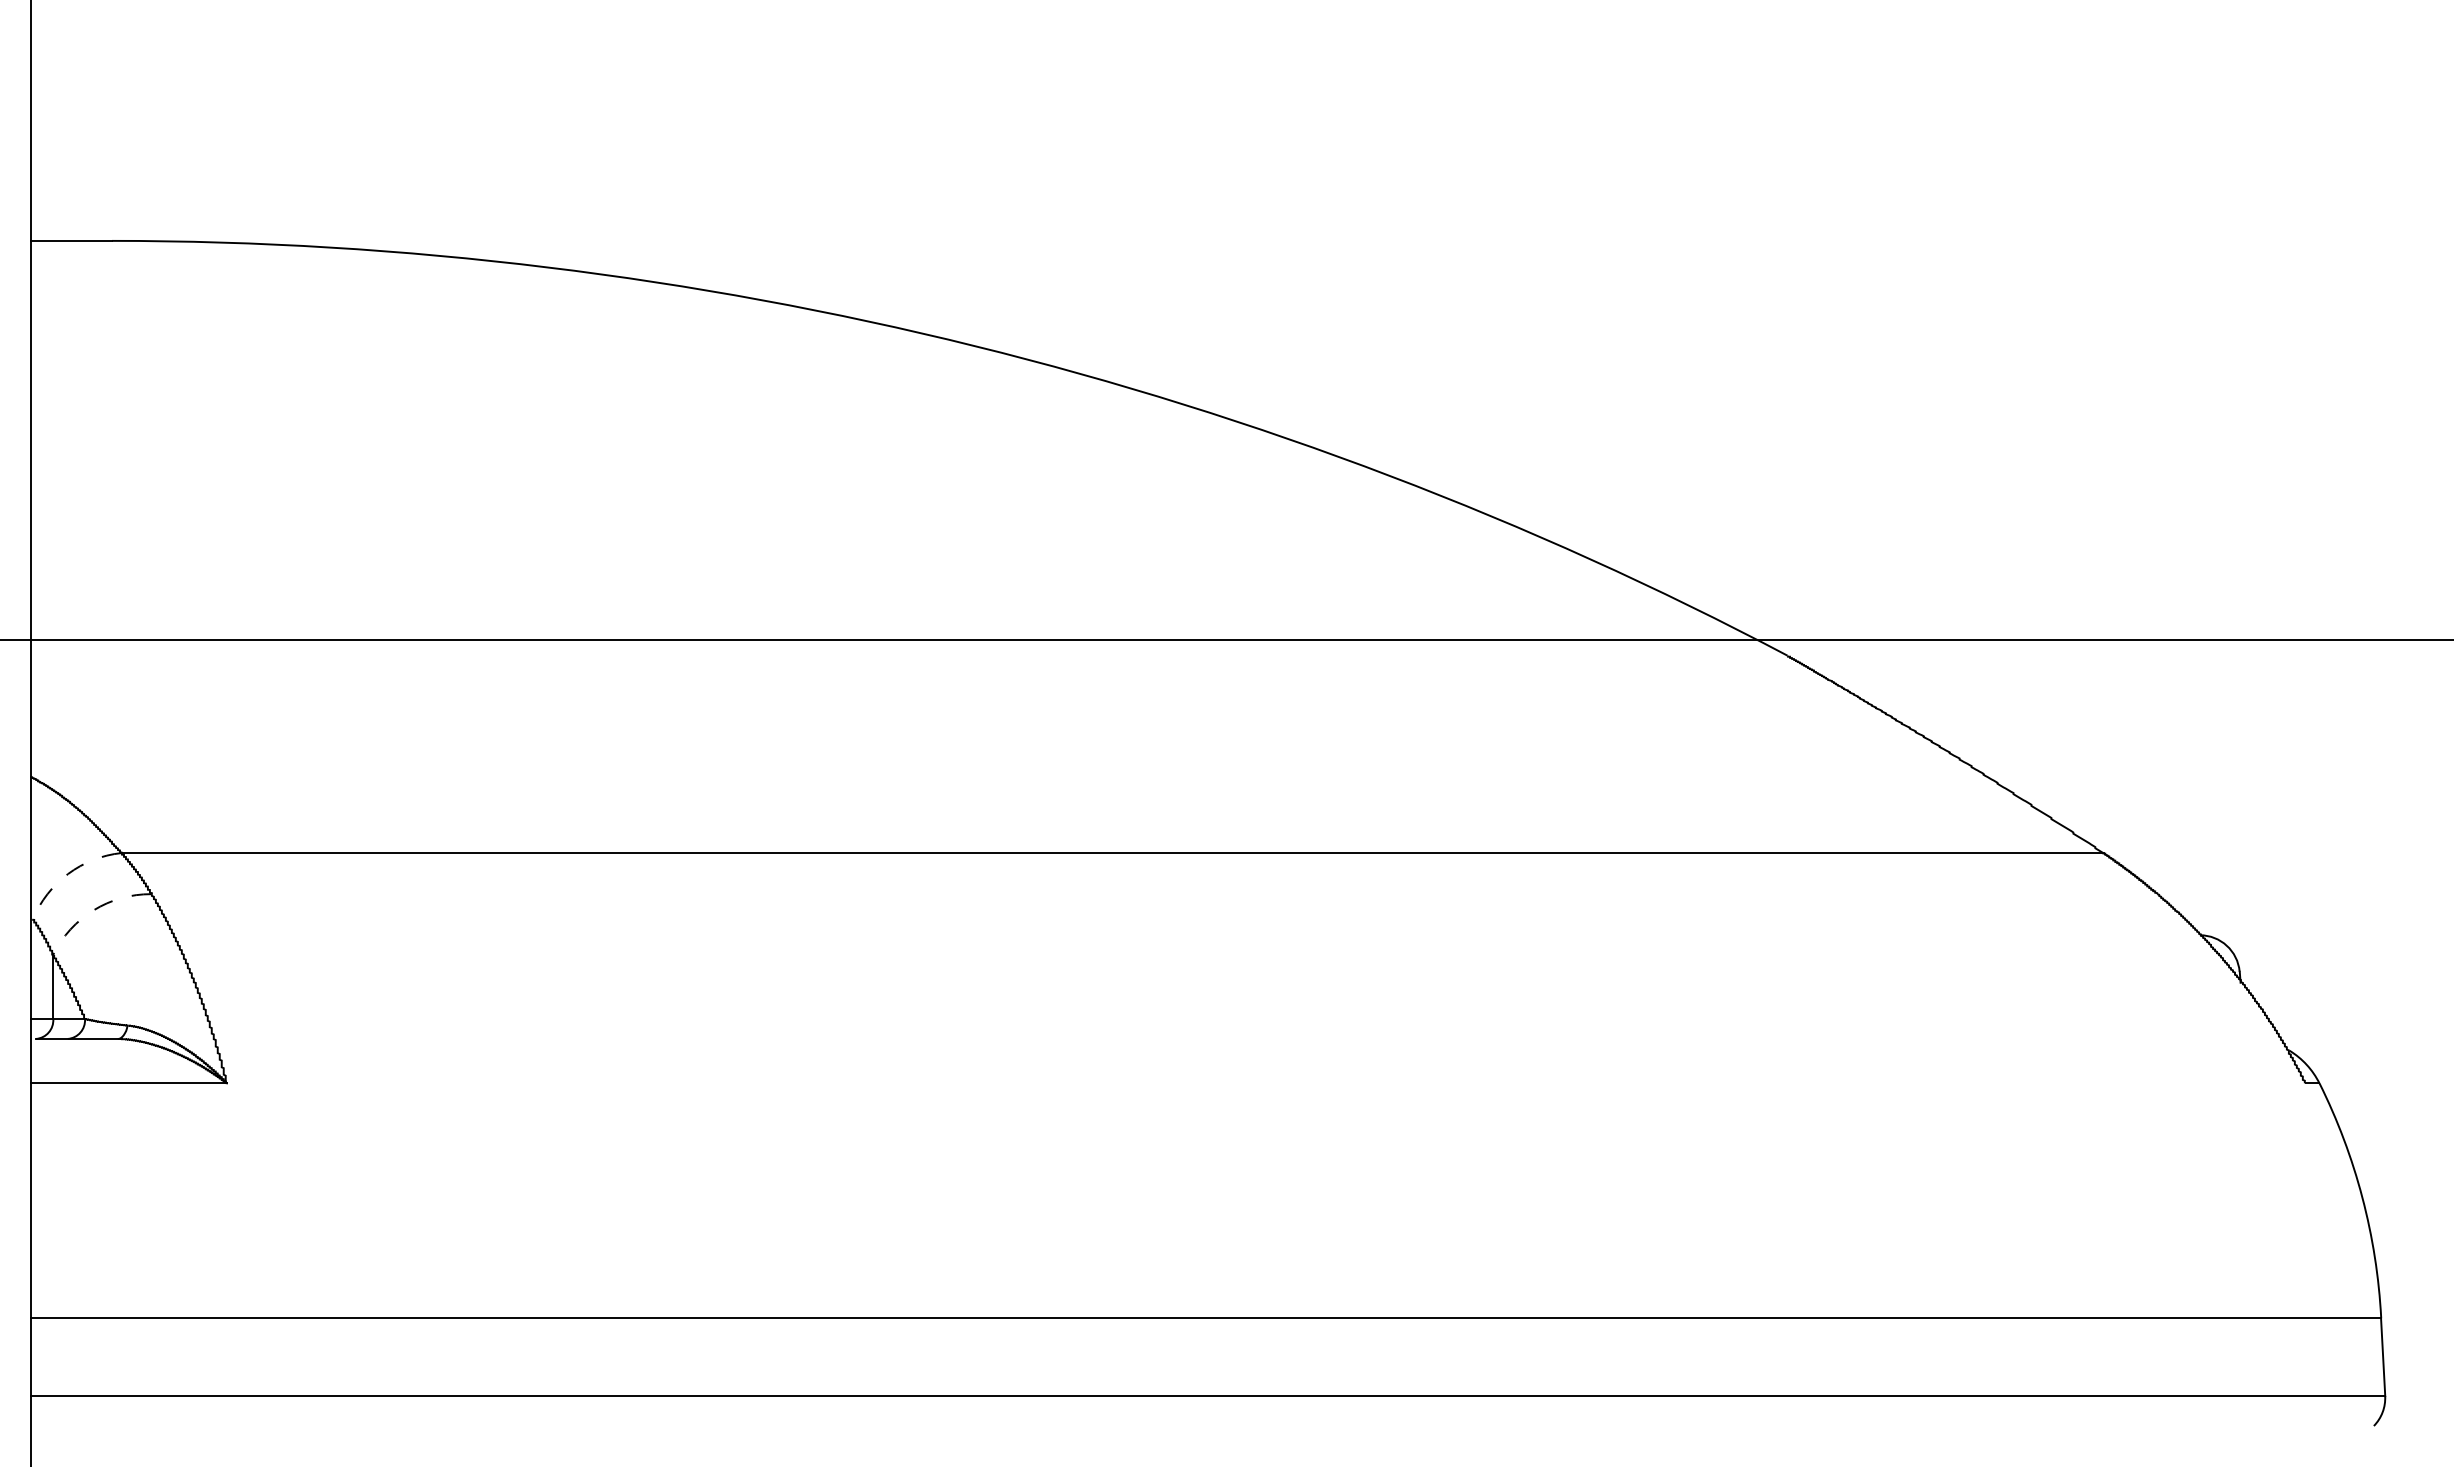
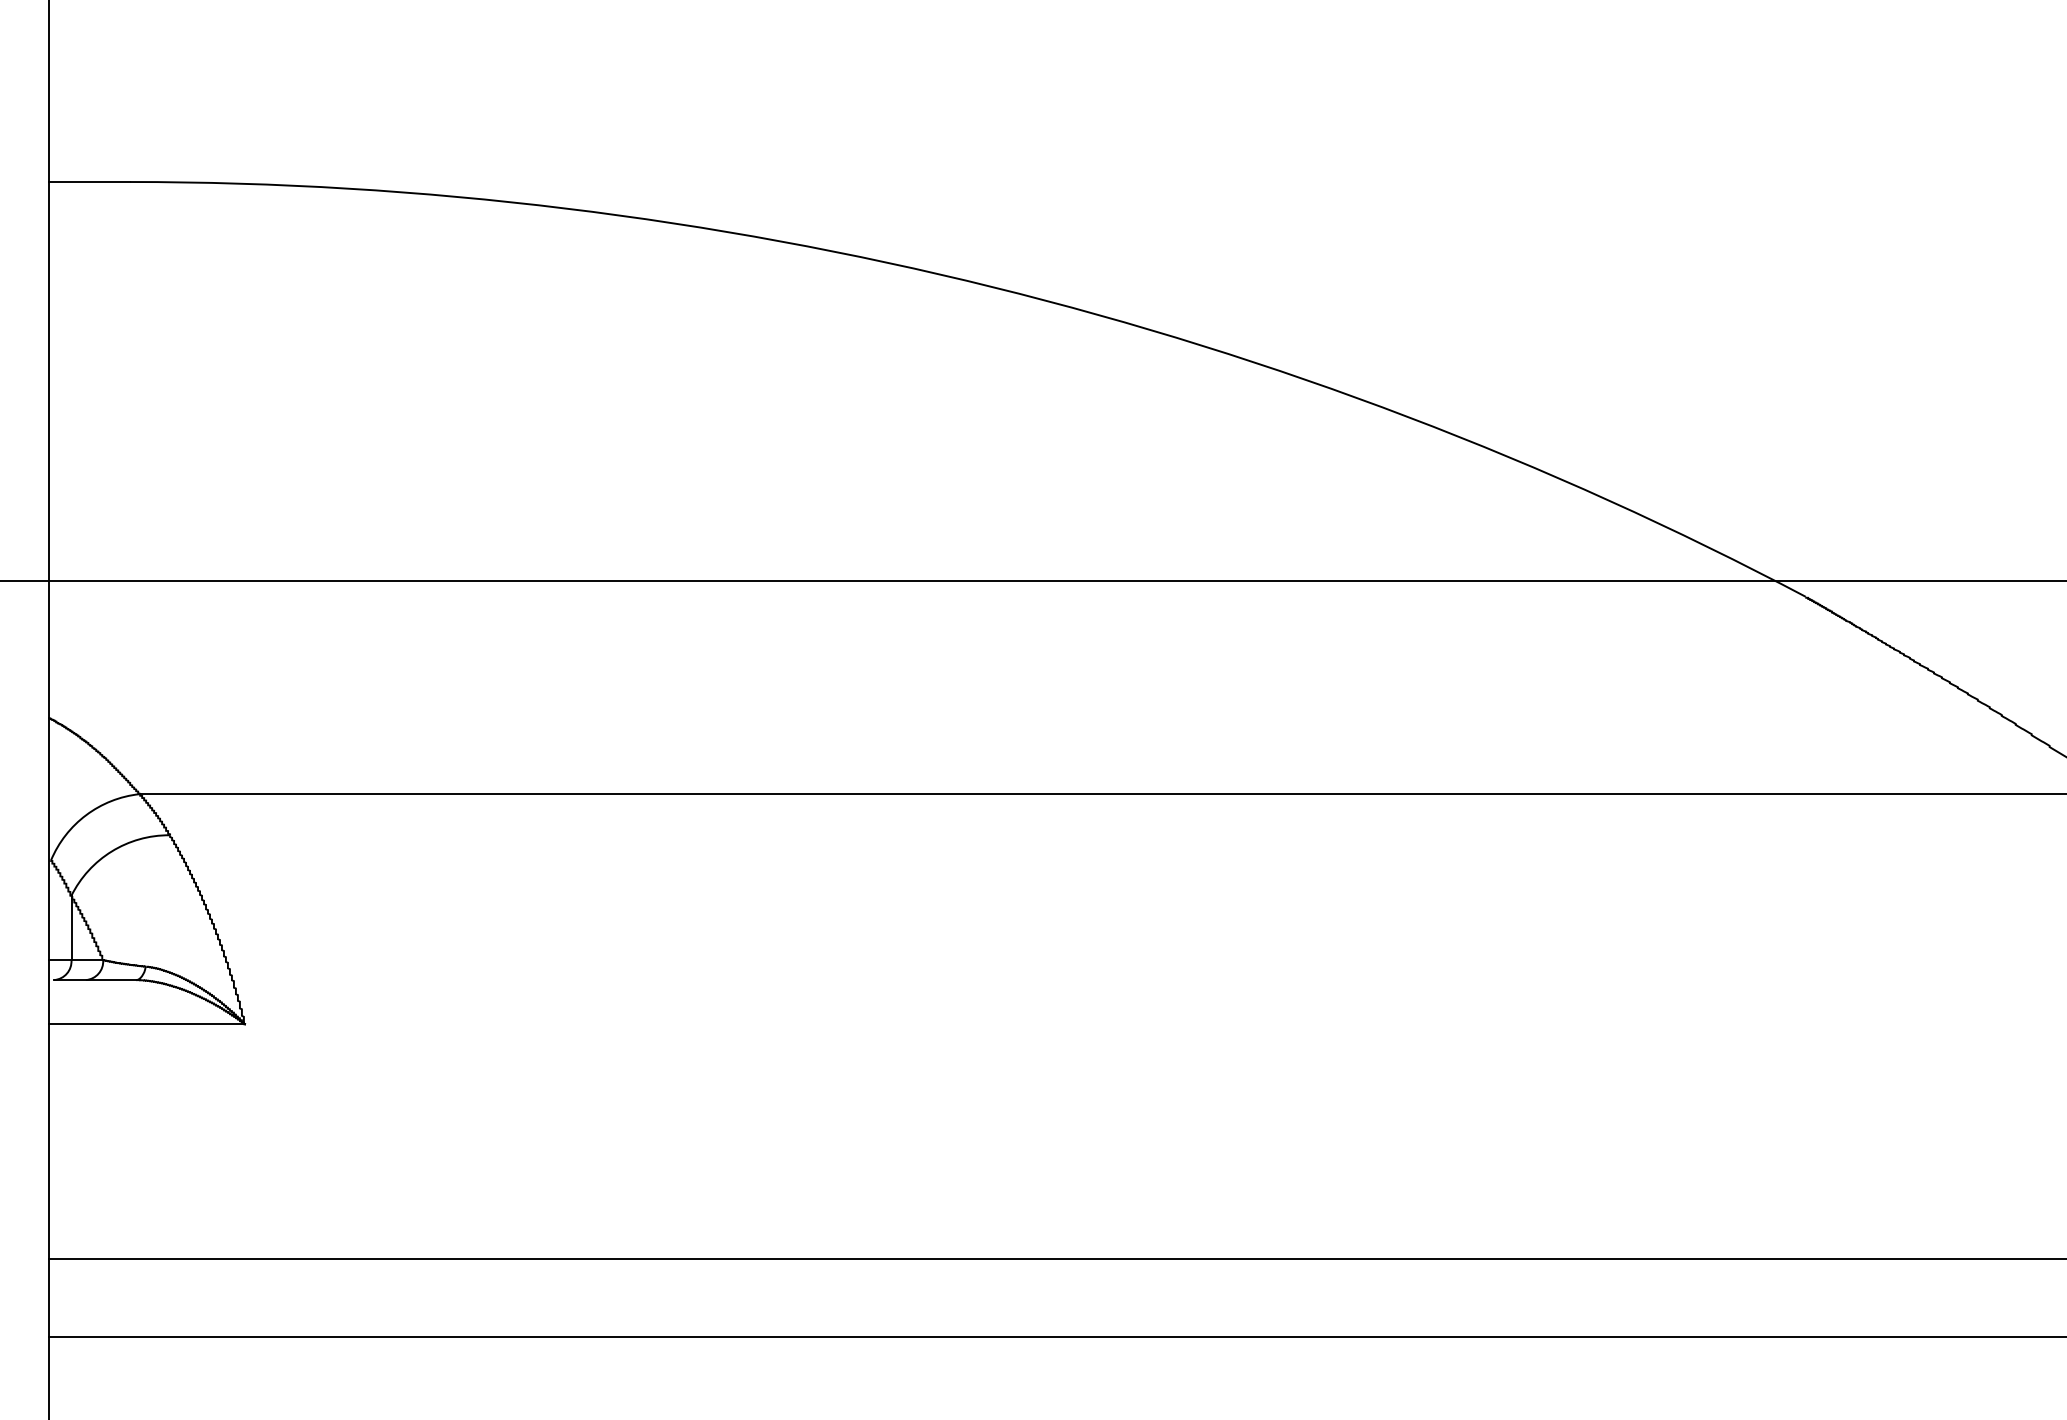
arc: (68, 874) -> (86, 815), dashed -> solid
arc: (93, 910) -> (111, 851), dashed -> solid

